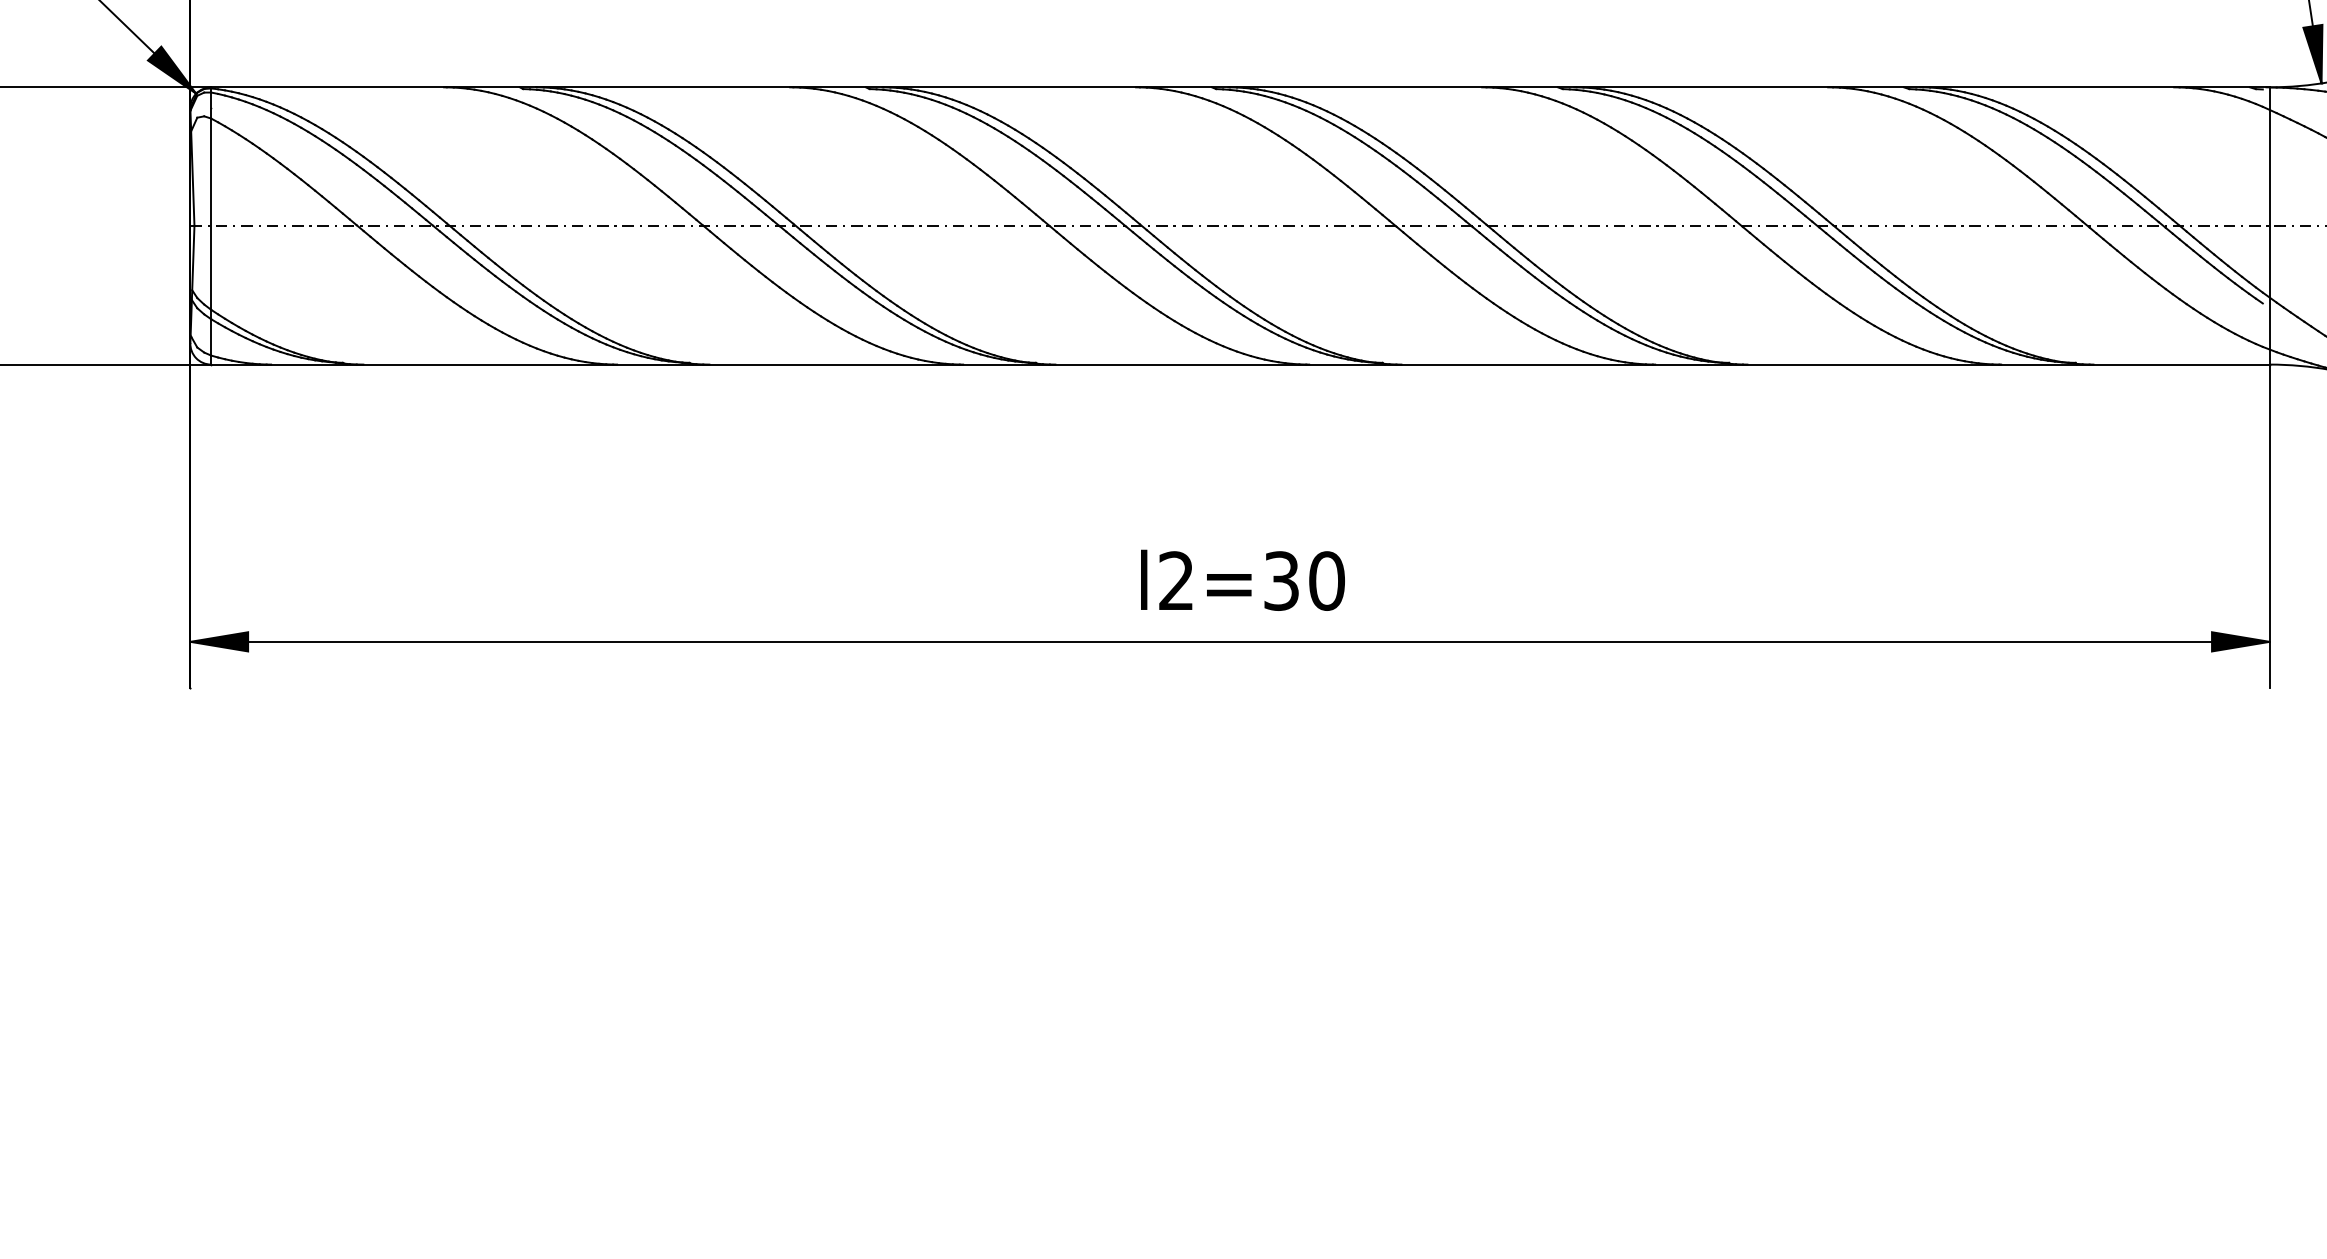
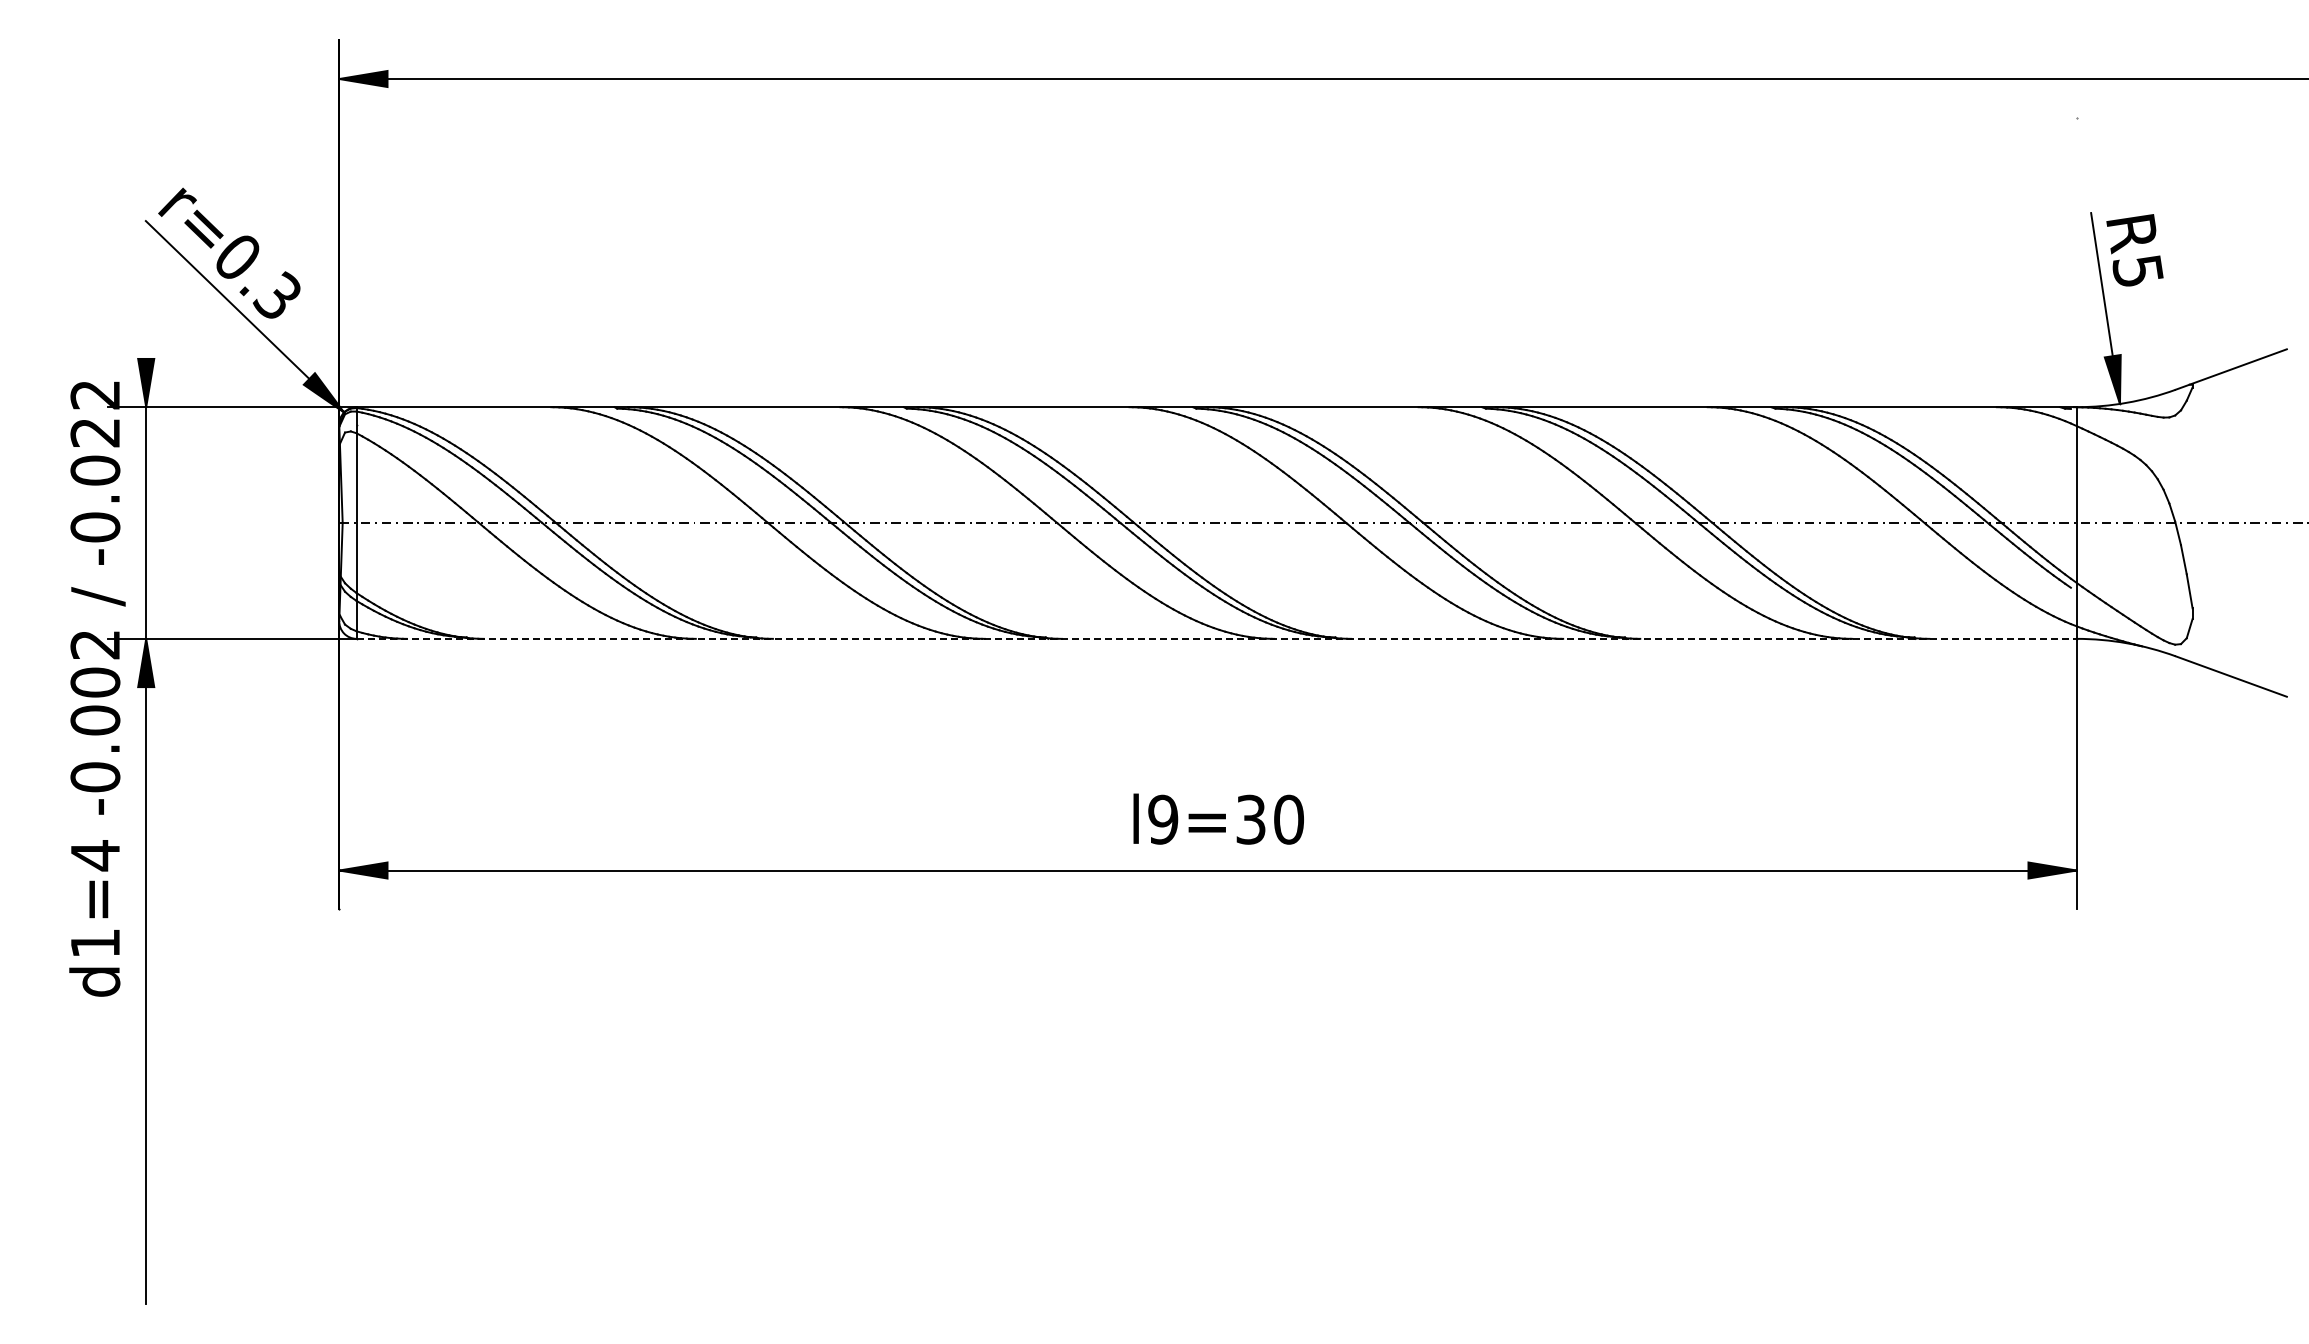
line: (1241, 364) -> (1217, 638), solid -> dashed
text: (1176, 580) -> (1163, 819), l2=30 -> l9=30

